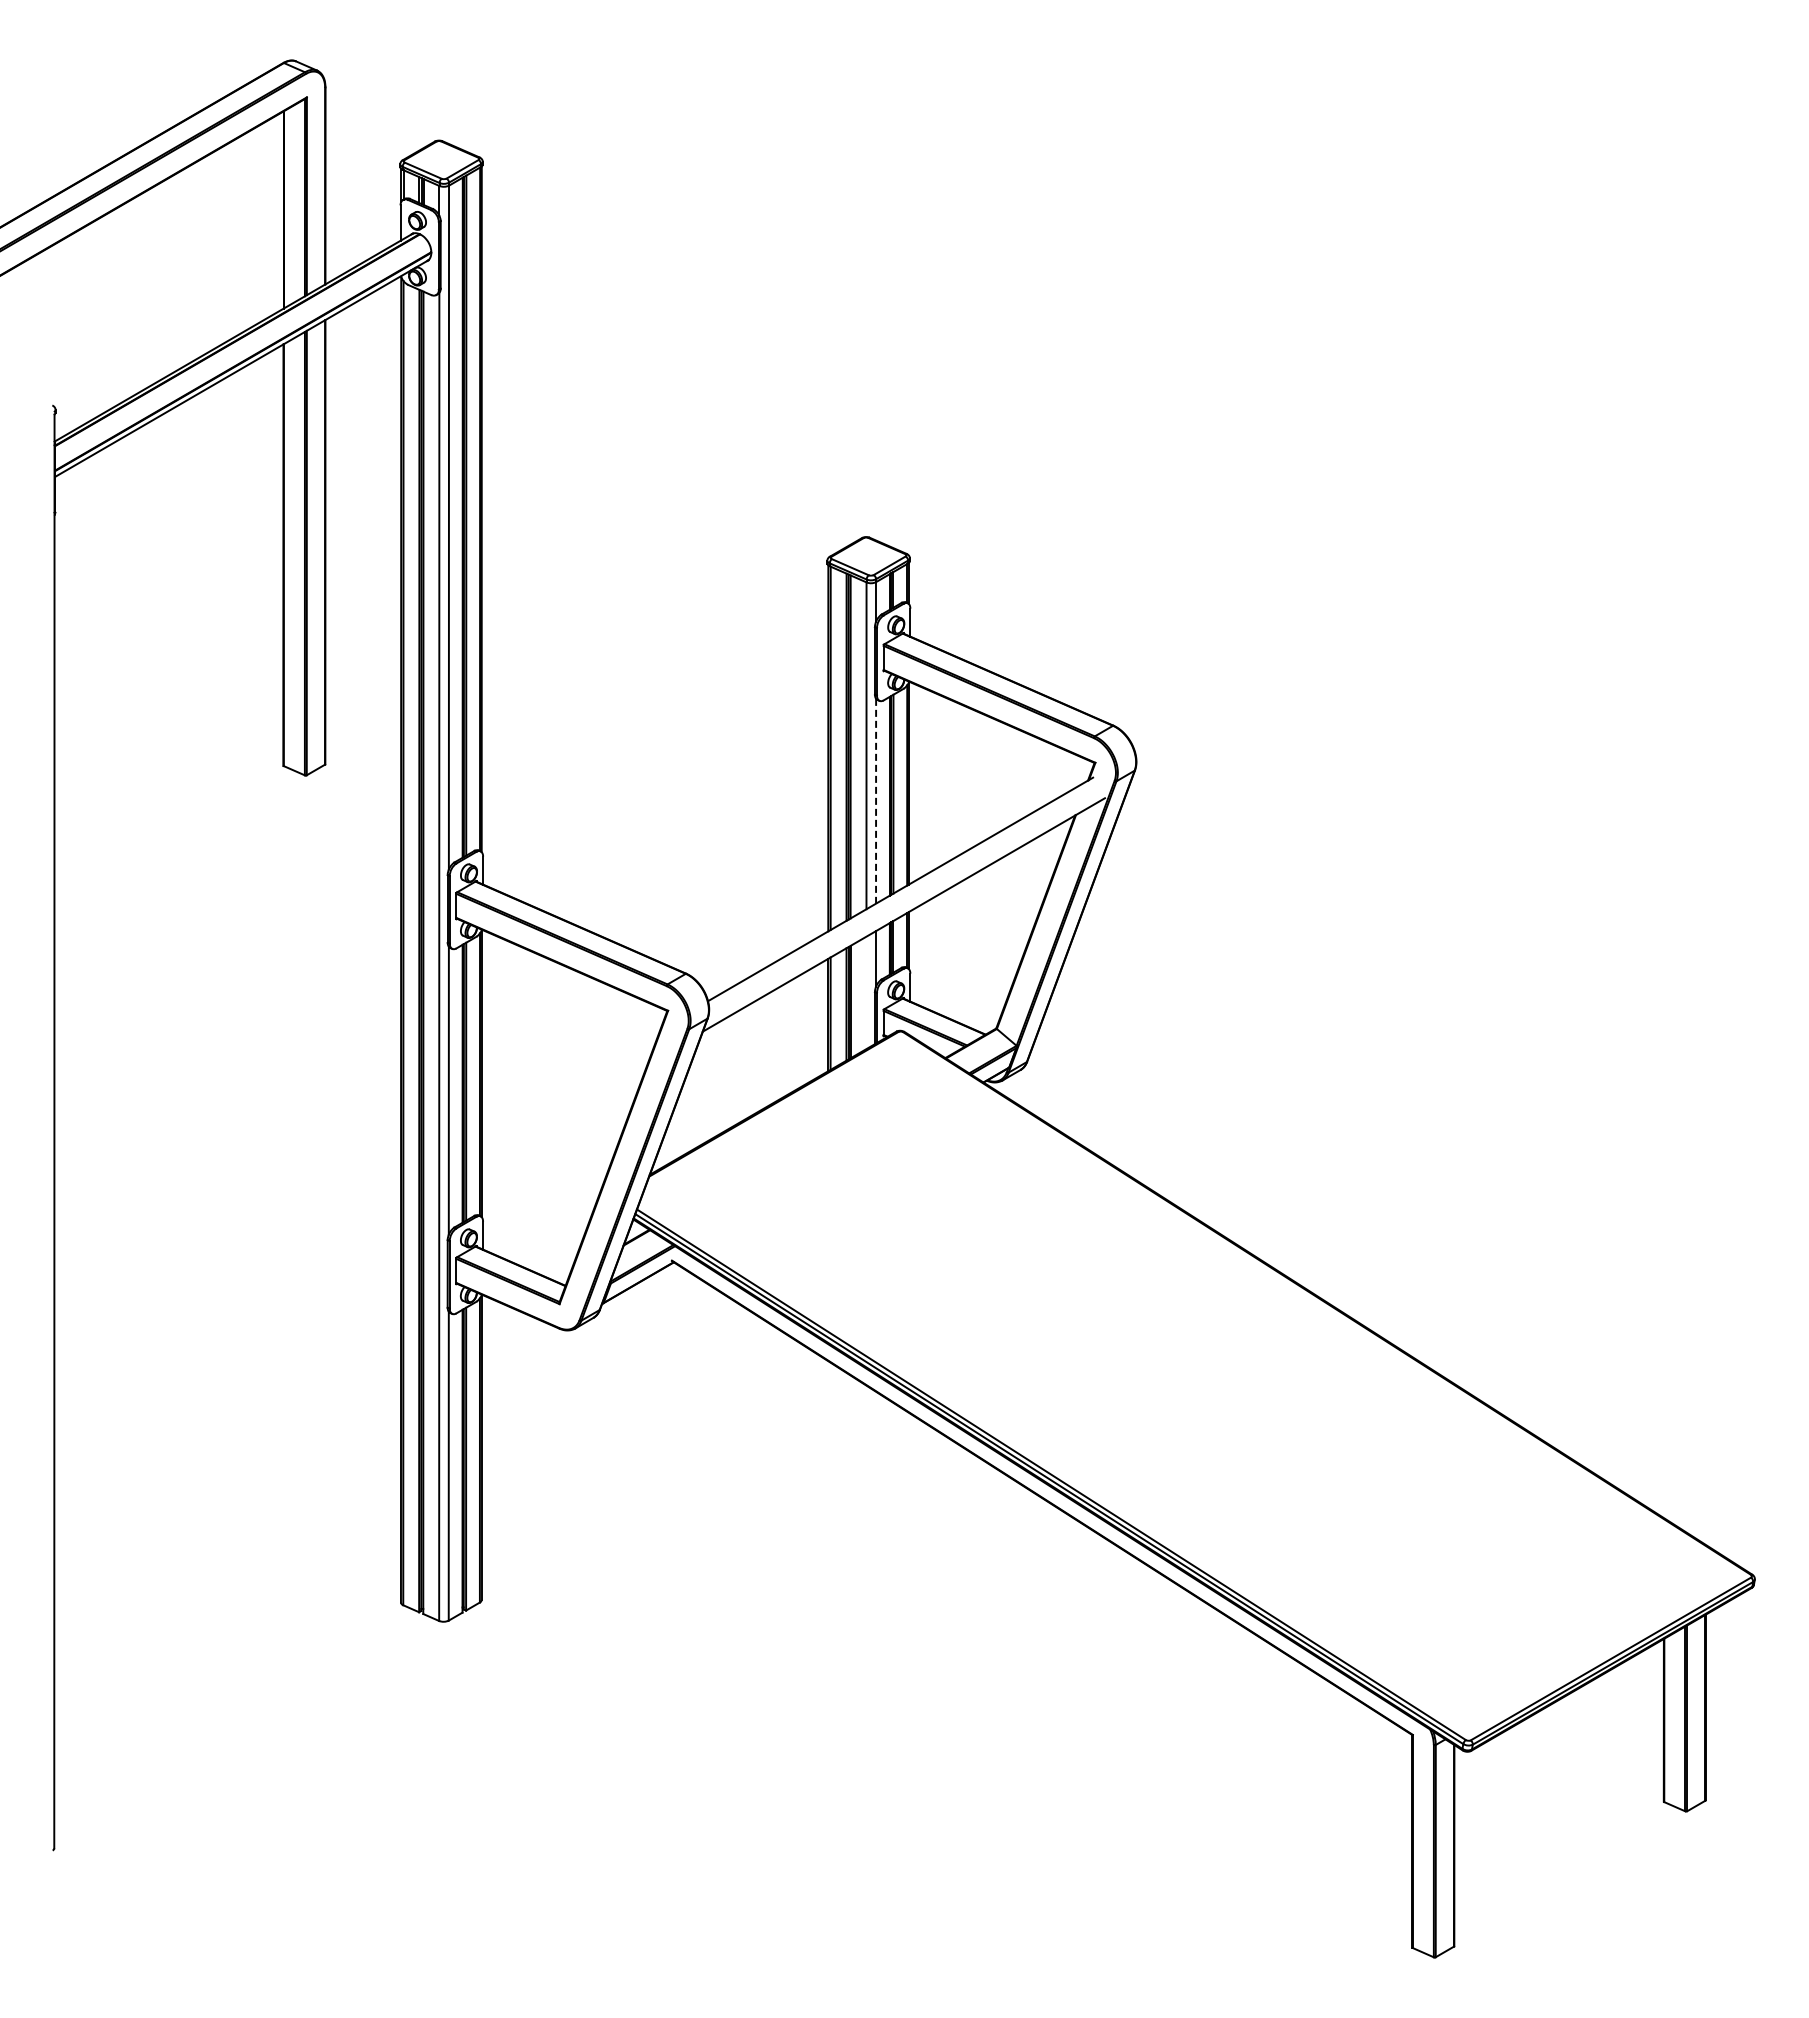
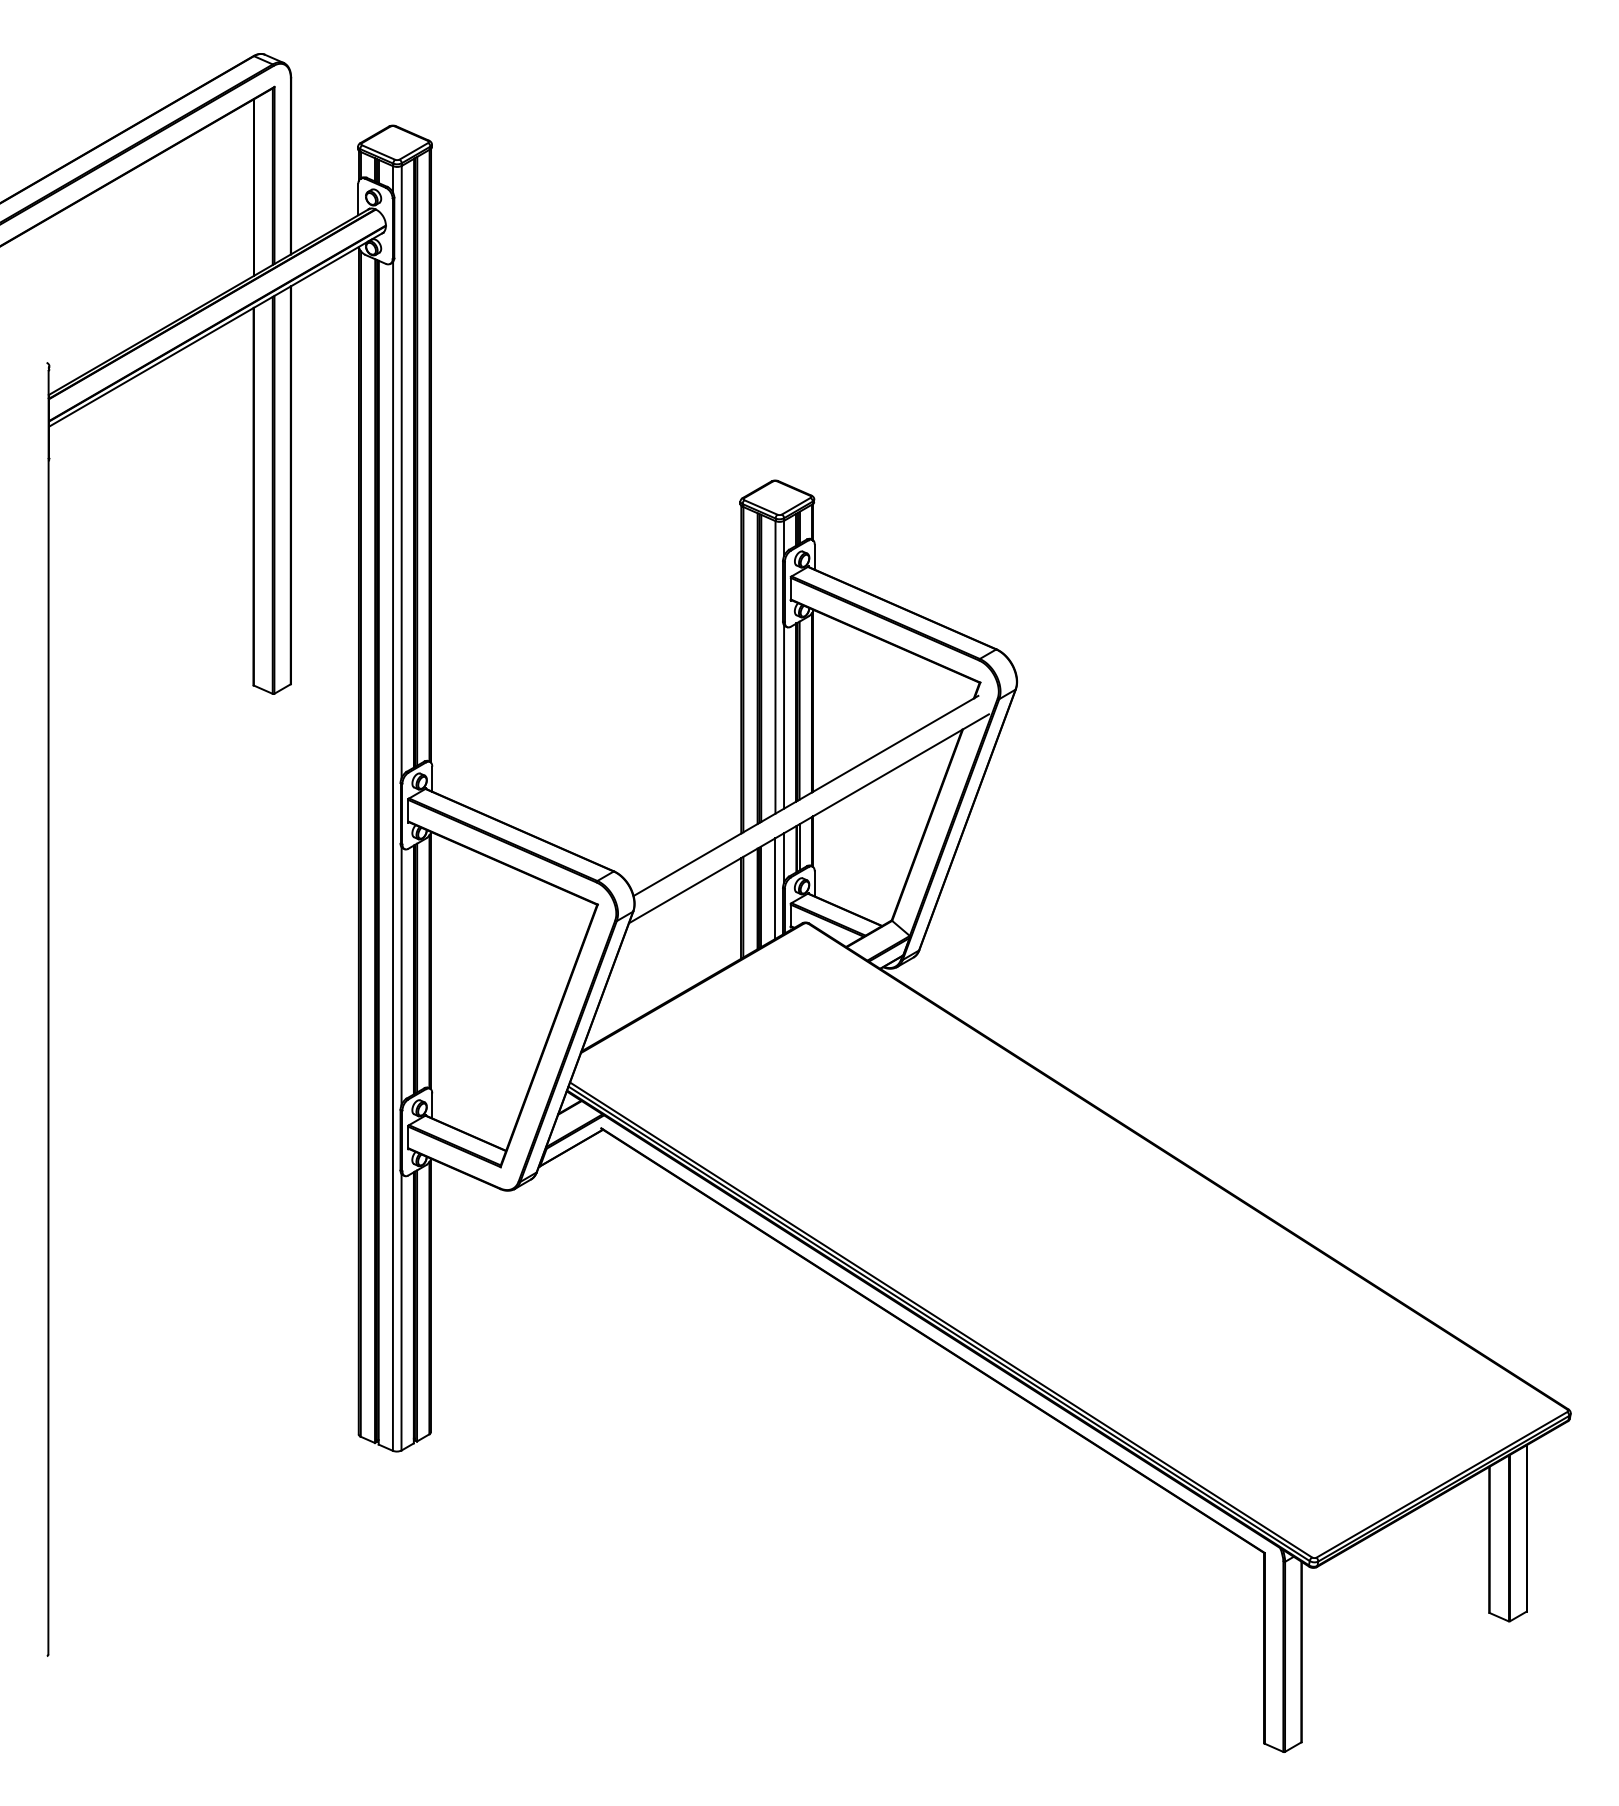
line: (876, 801) -> (784, 717), dashed -> solid
line: (866, 992) -> (775, 888), added

